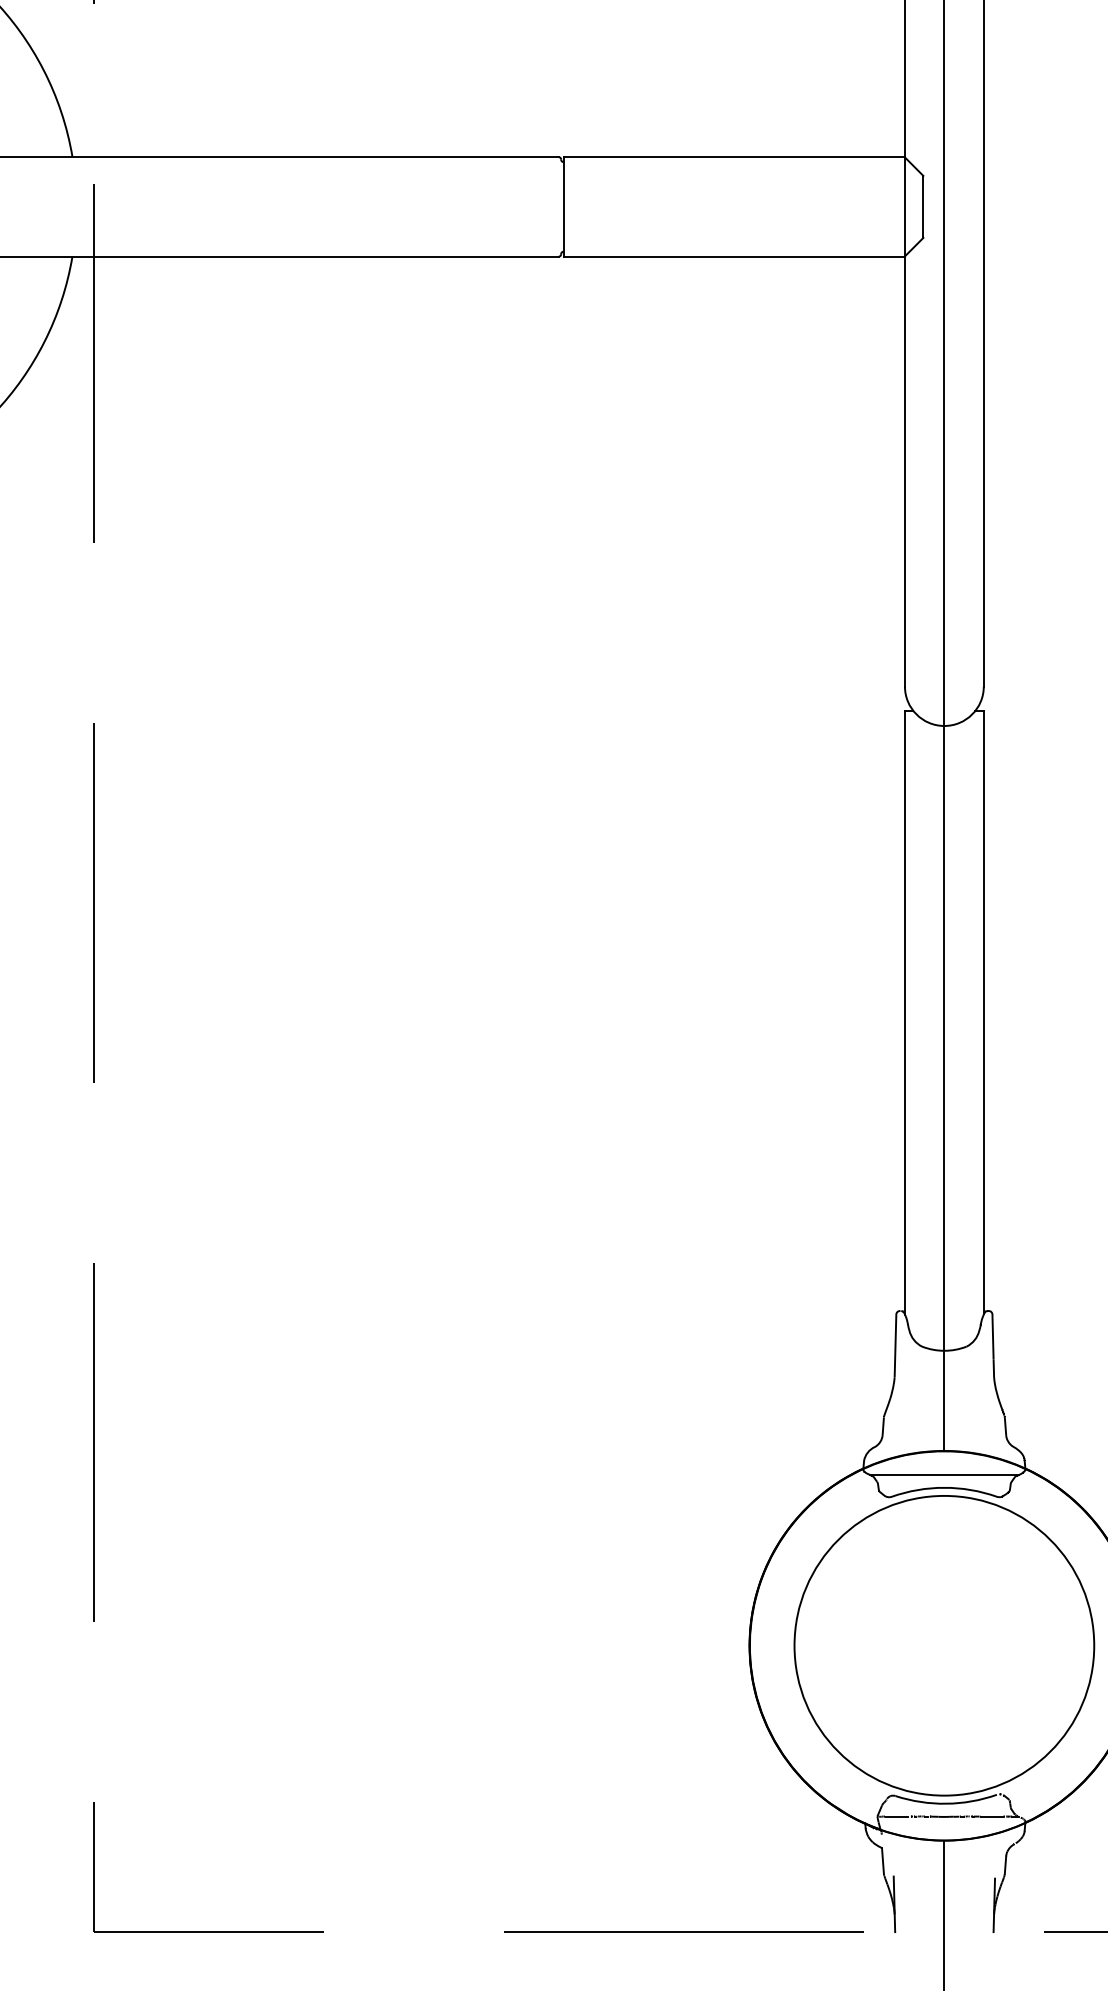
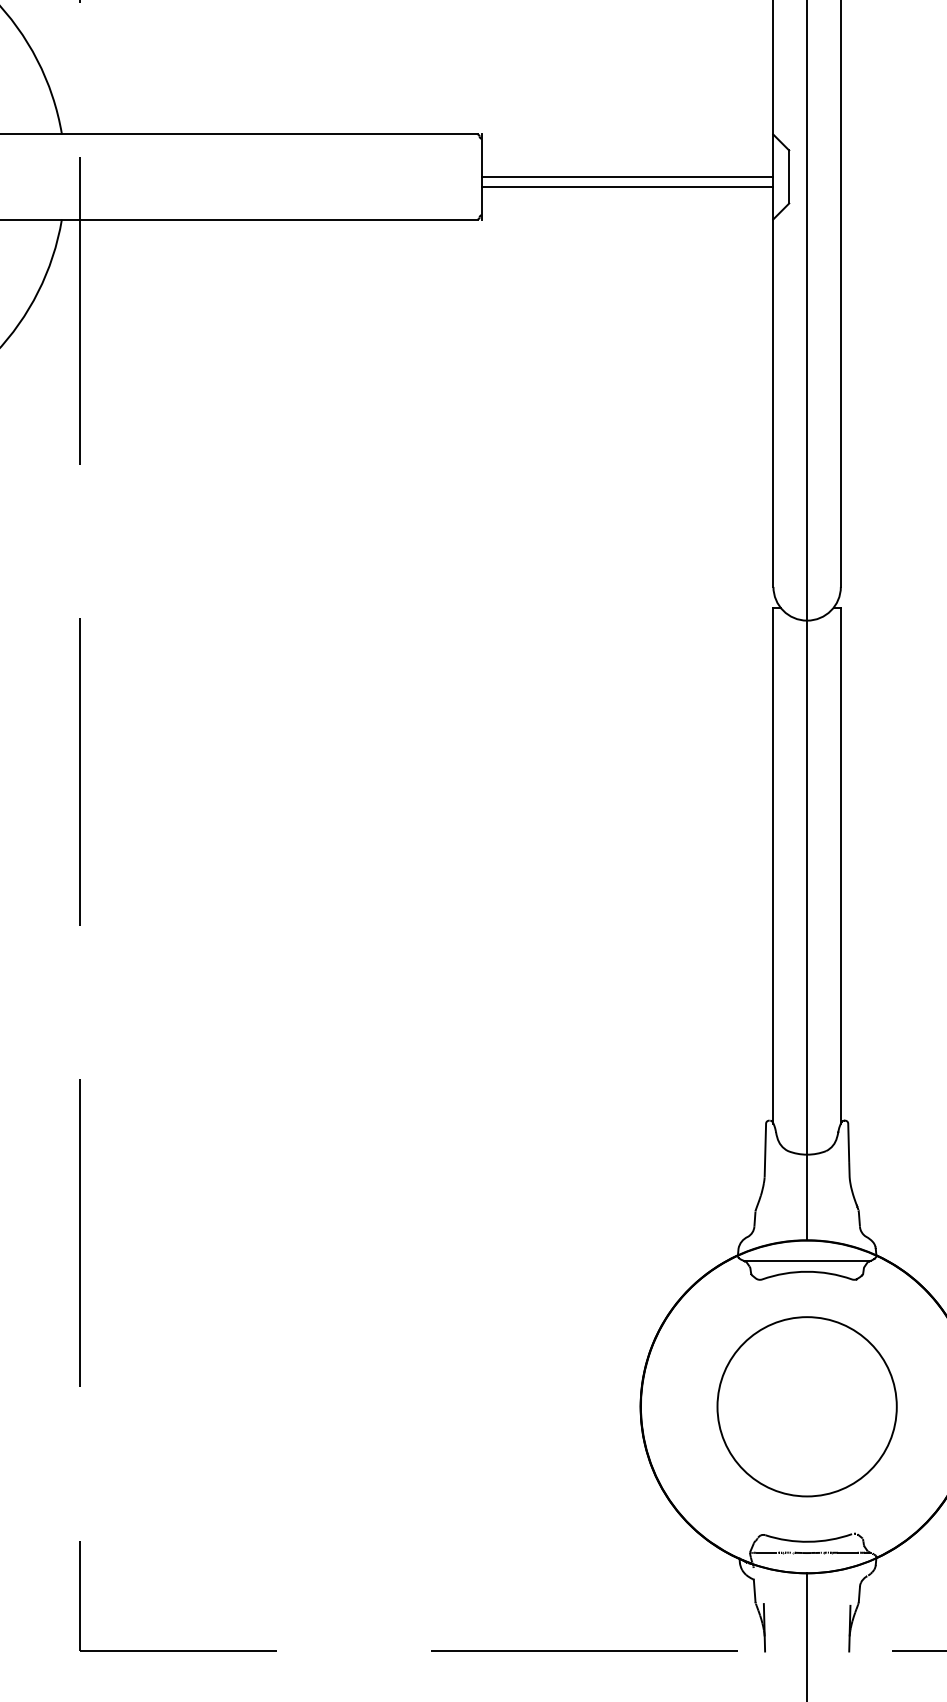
line: (734, 157) -> (627, 177), moved
line: (734, 256) -> (627, 186), moved
circle: (944, 1645) -> (807, 1406), size x0.7

